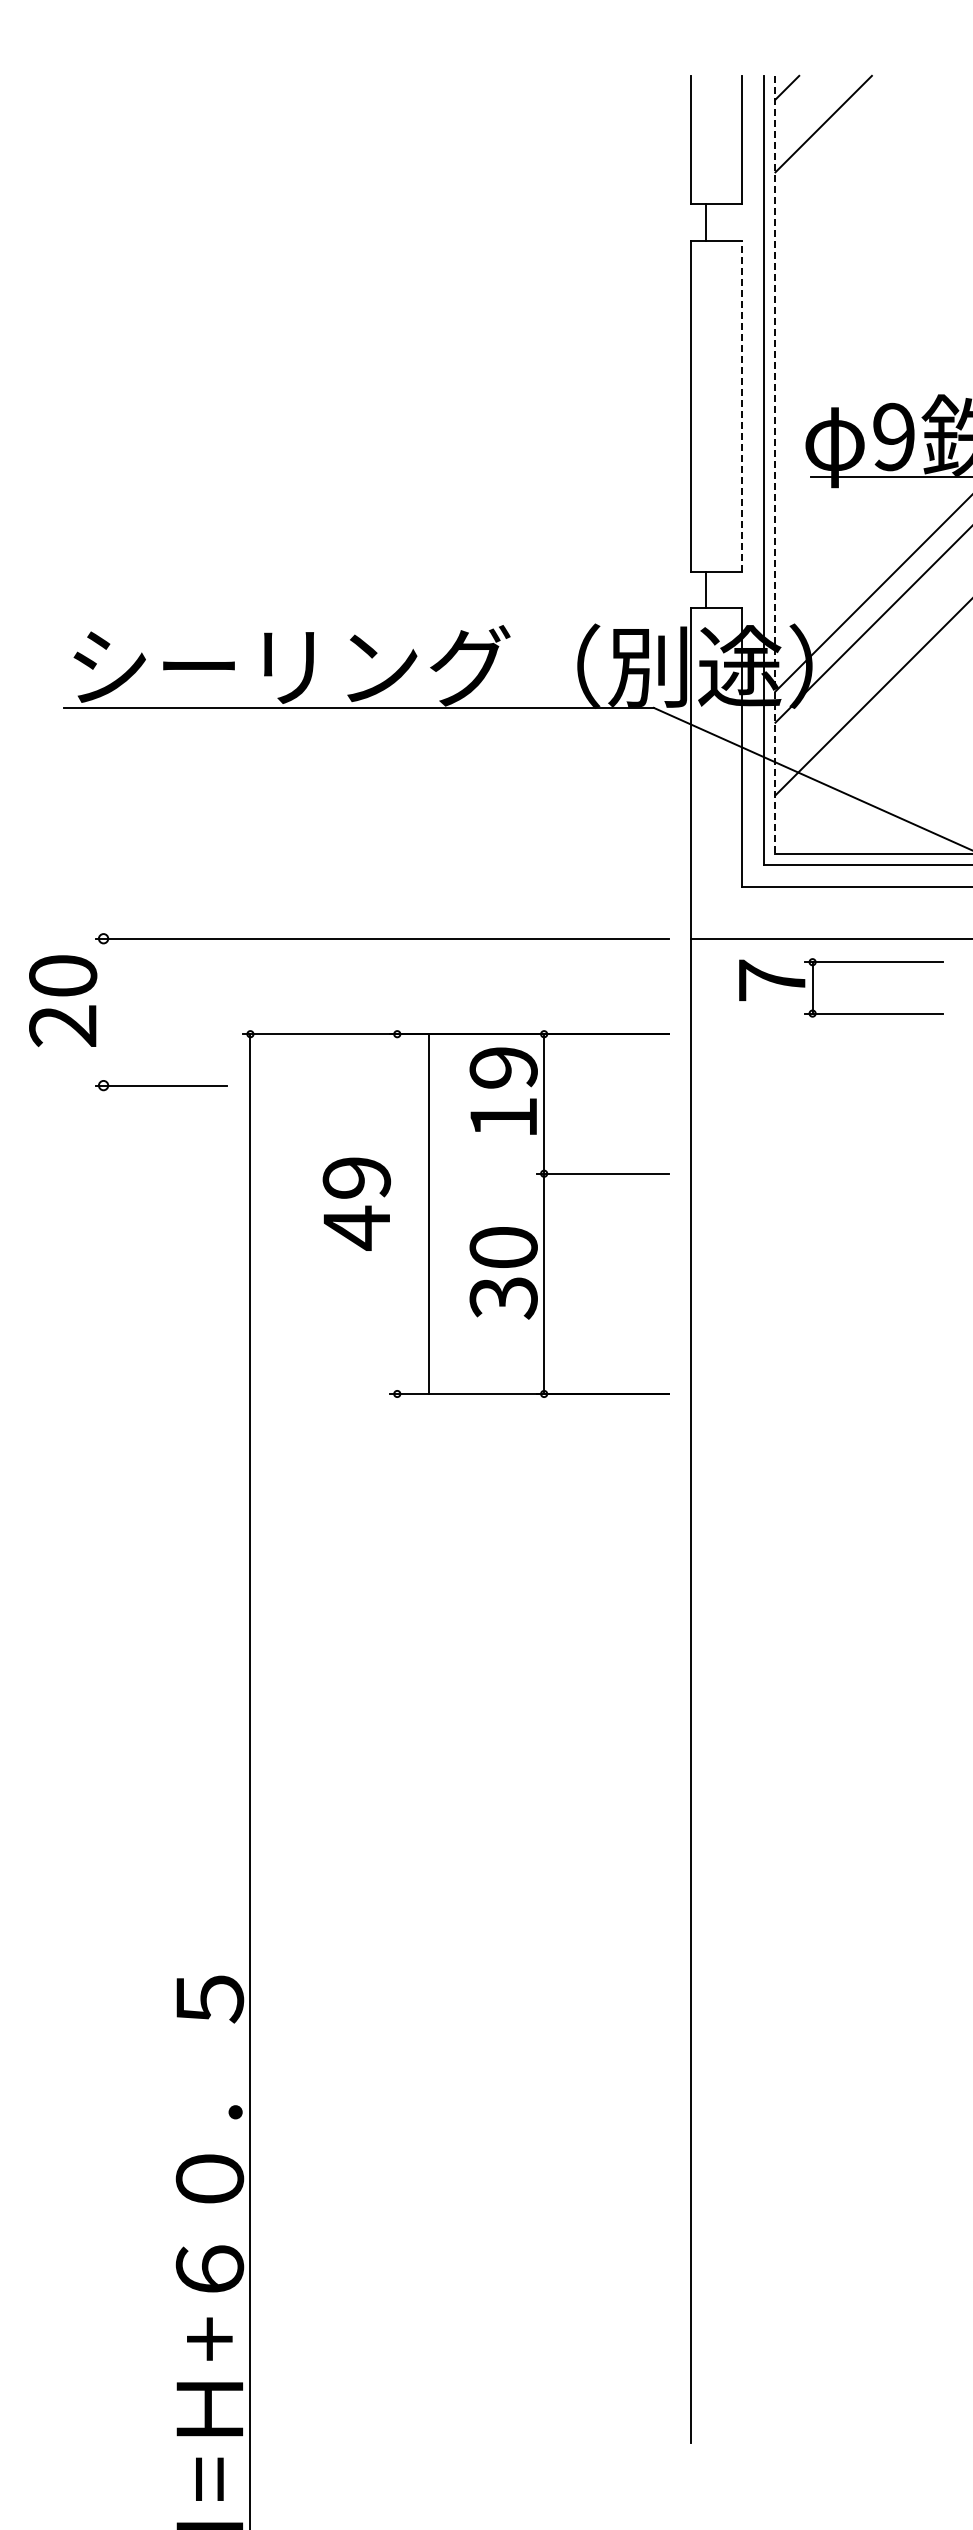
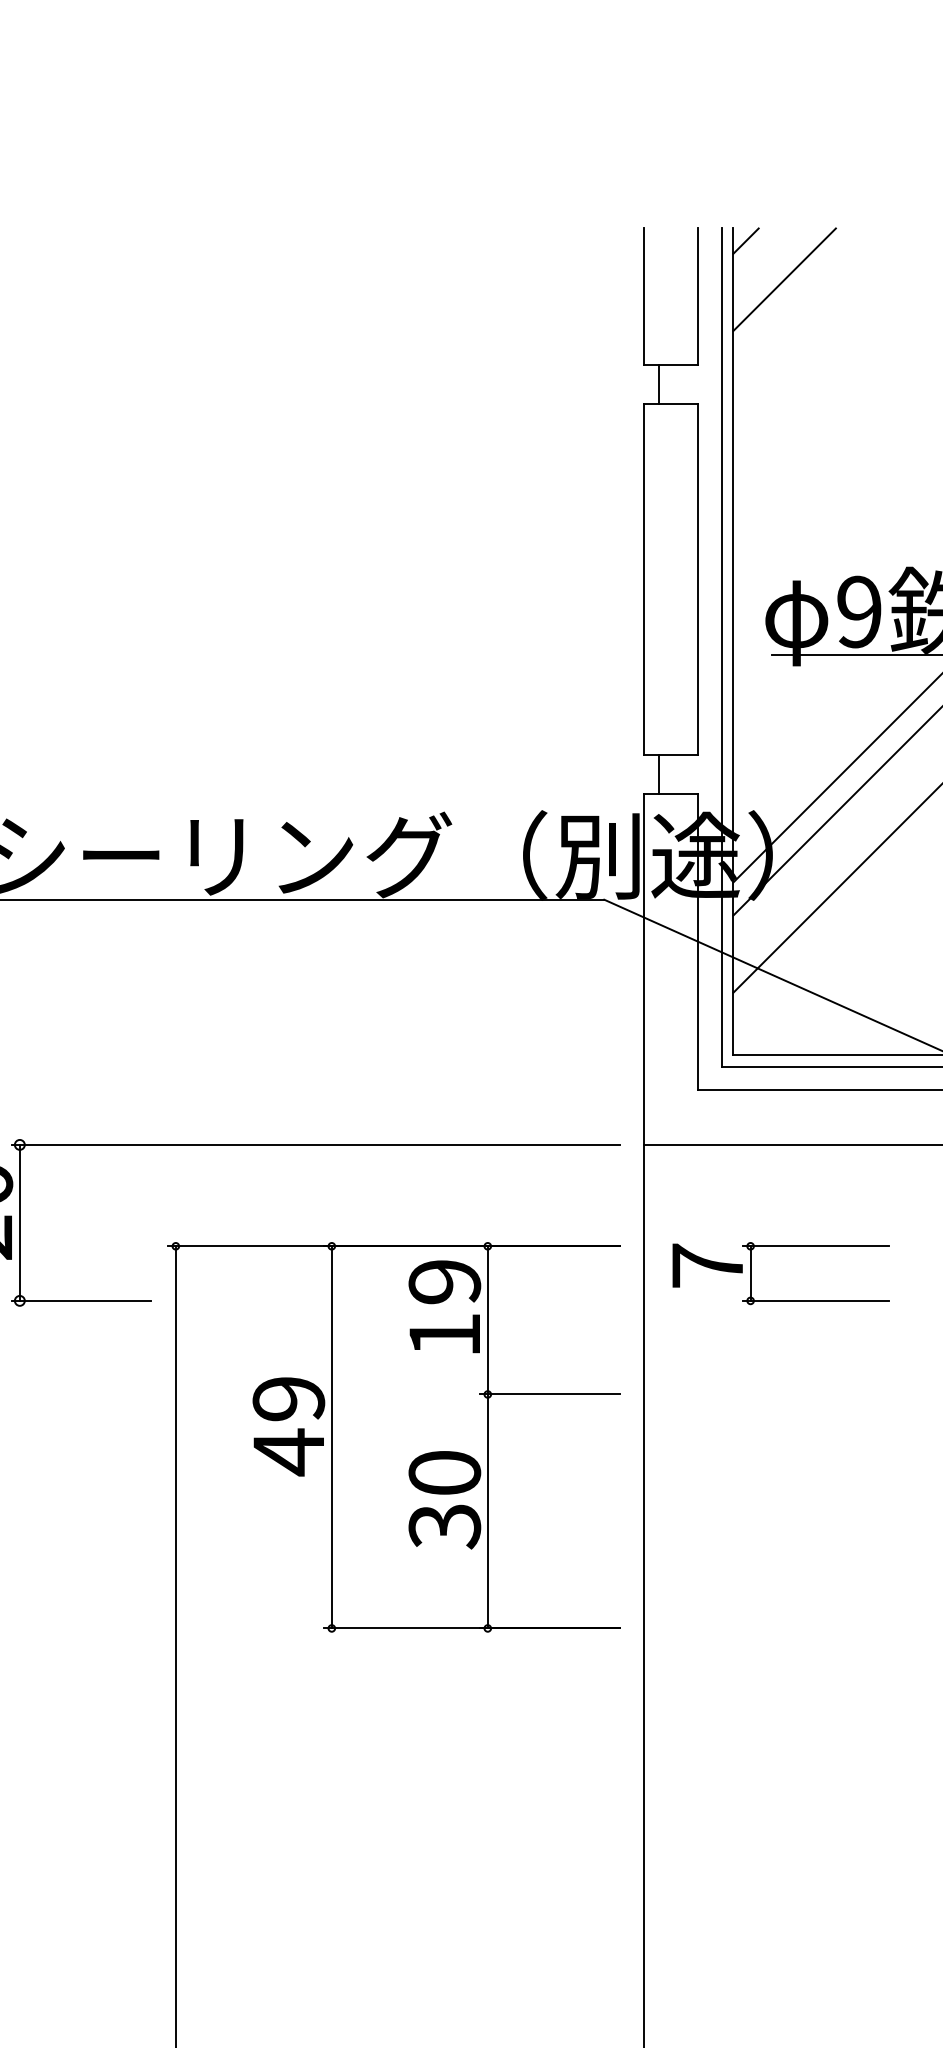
line: (742, 405) -> (698, 578), dashed -> solid
line: (775, 465) -> (733, 642), dashed -> solid
part: (841, 962) -> (781, 1246), moved
line: (103, 1011) -> (19, 1222), added
line: (429, 1214) -> (332, 1437), moved

